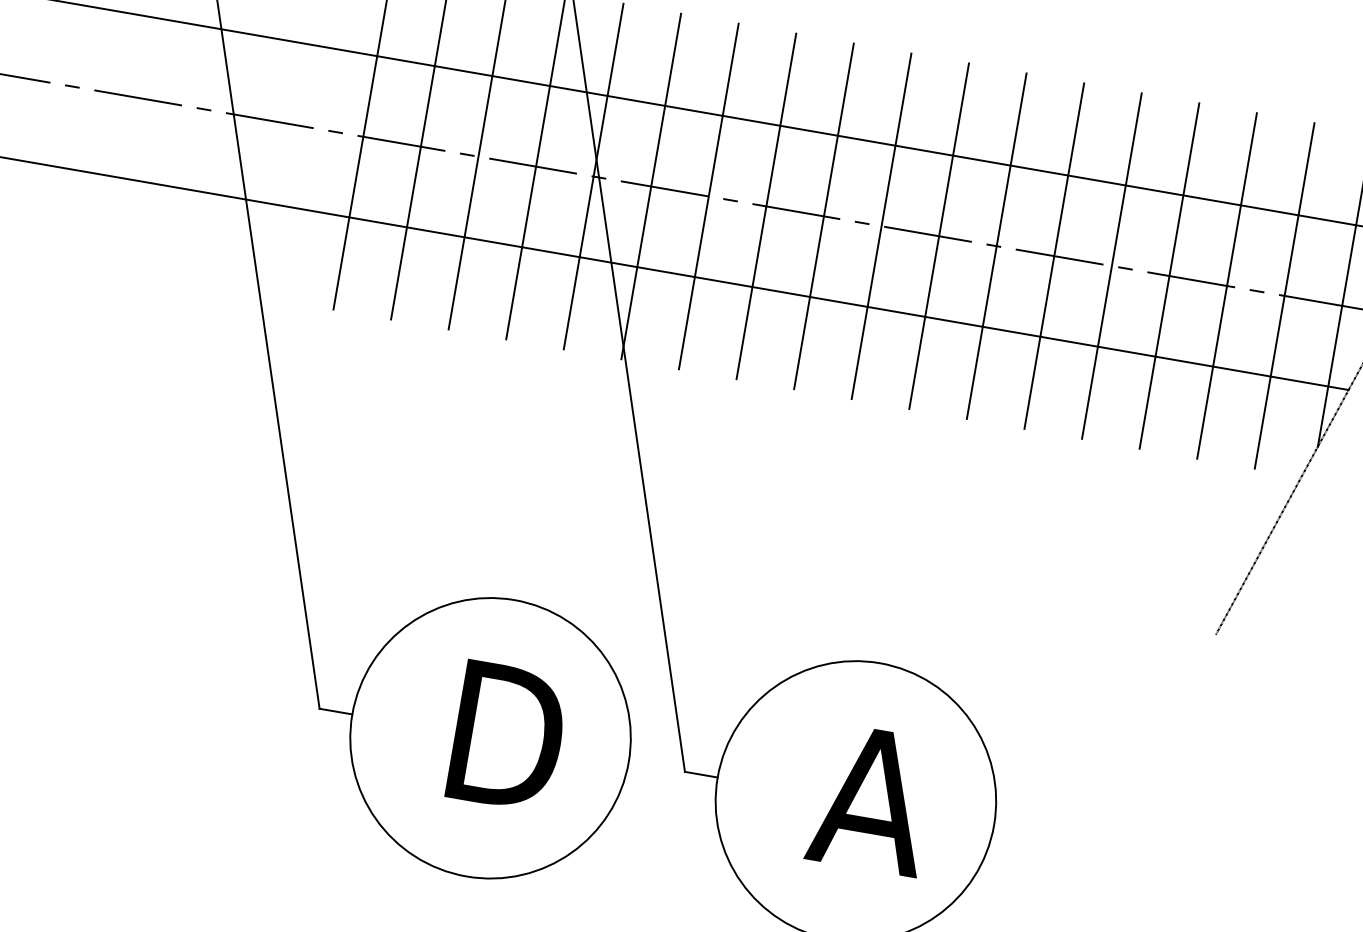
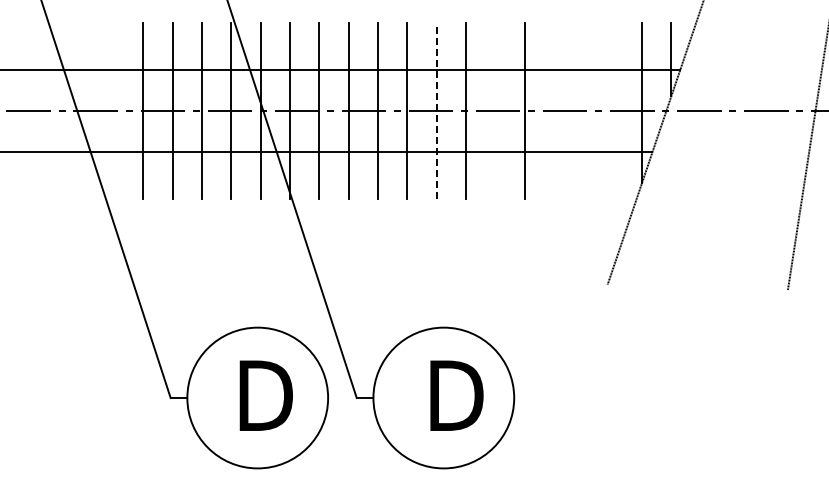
line: (938, 236) -> (436, 111), solid -> dashed
line: (1054, 256) -> (495, 111), removed
line: (1170, 276) -> (554, 111), removed
line: (1227, 286) -> (583, 111), removed
line: (1284, 296) -> (612, 111), removed
text: (873, 799) -> (452, 395), A -> D

